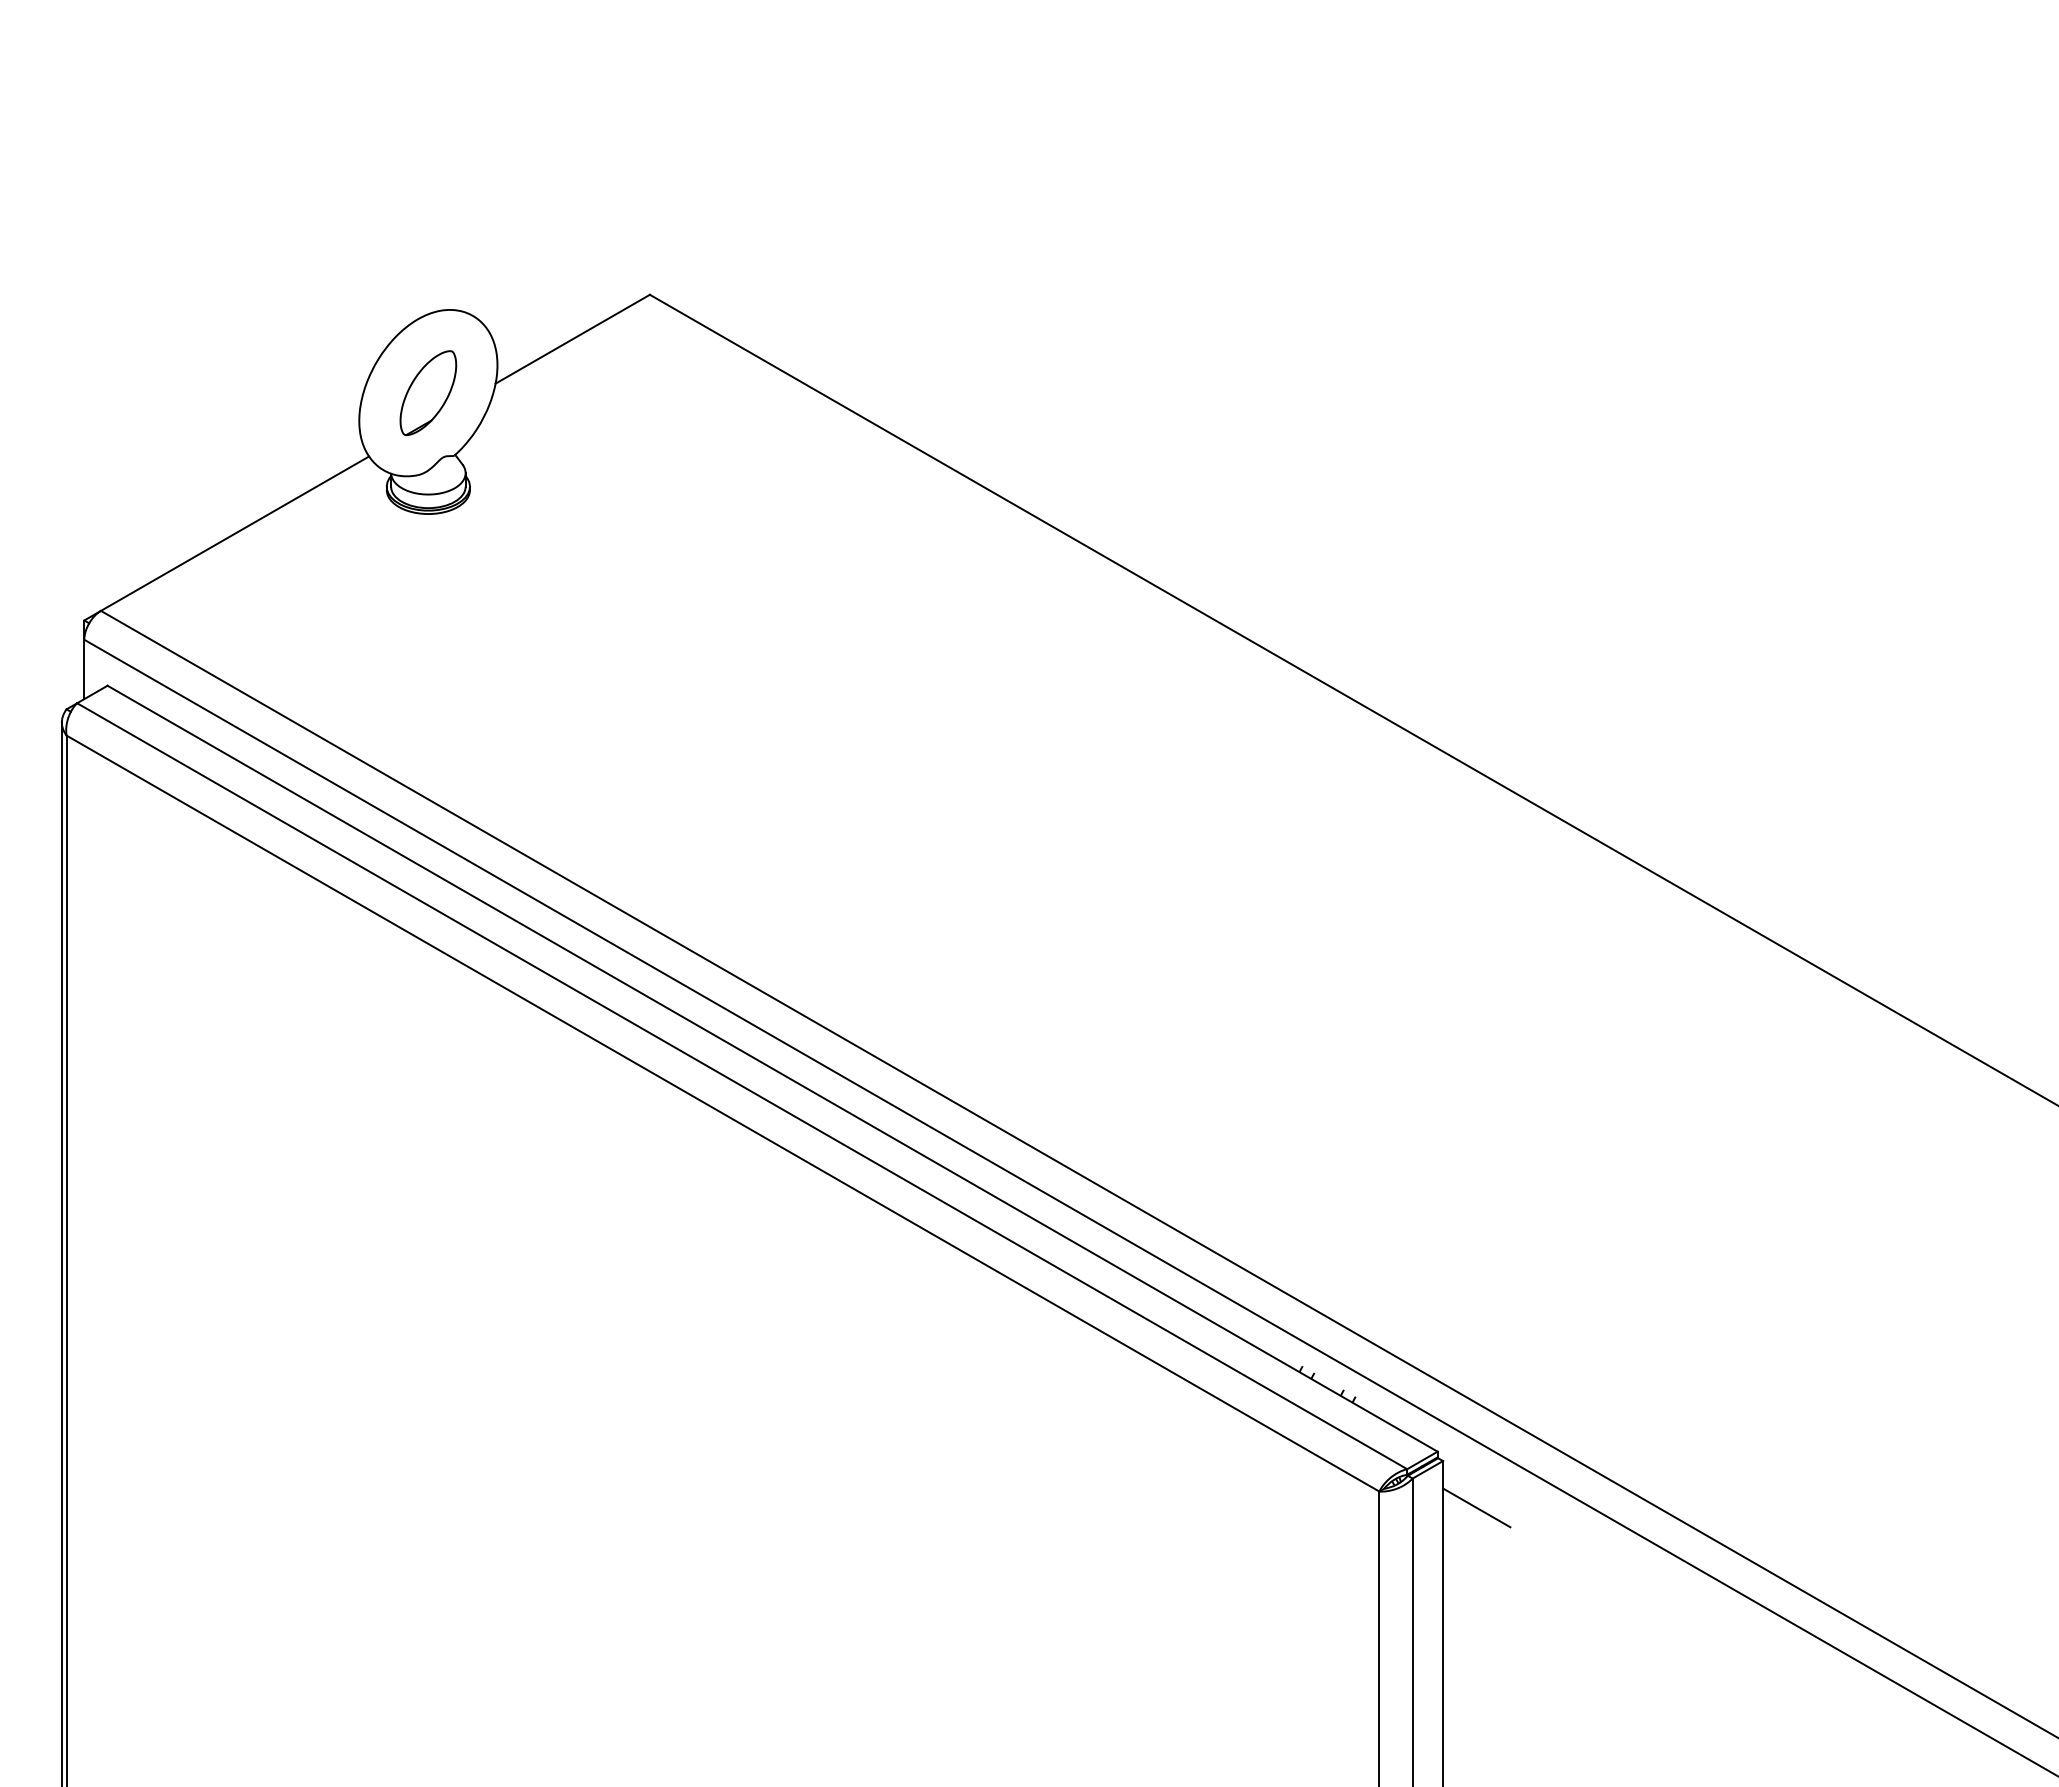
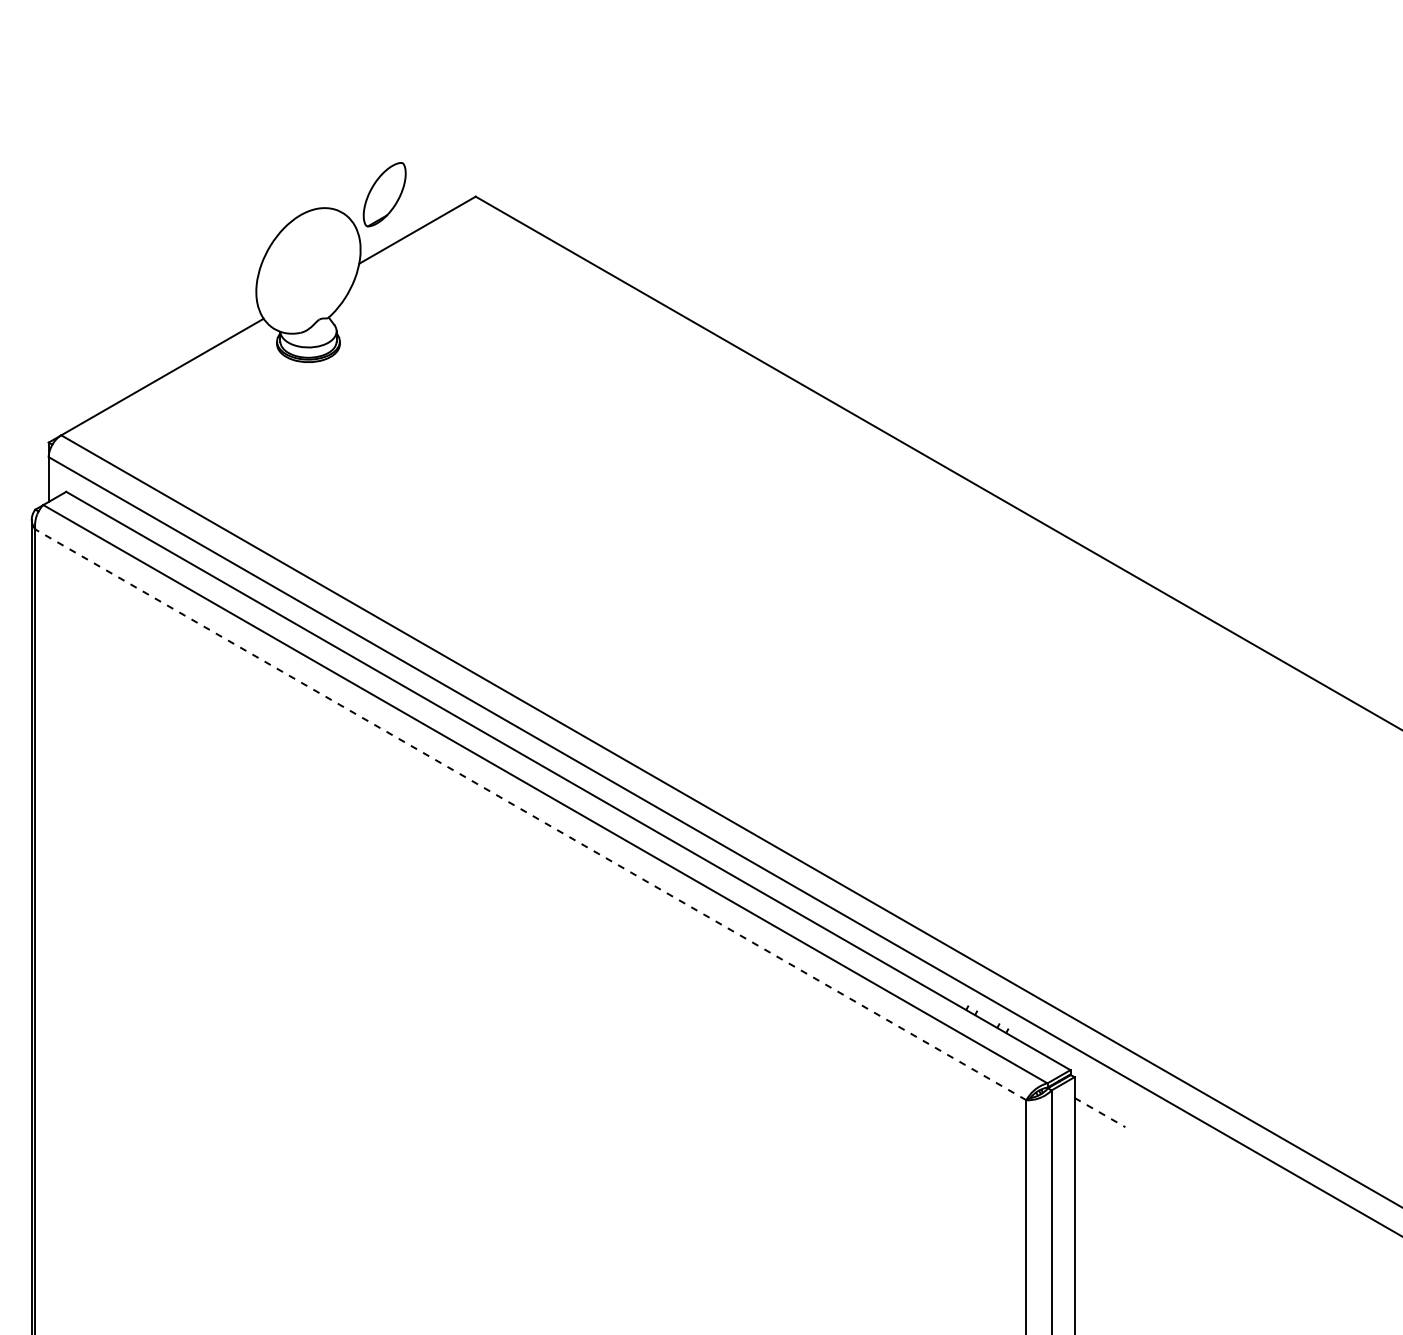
part: (428, 393) -> (384, 194), moved
line: (722, 1113) -> (530, 814), solid -> dashed
line: (1476, 1507) -> (1099, 1112), solid -> dashed

